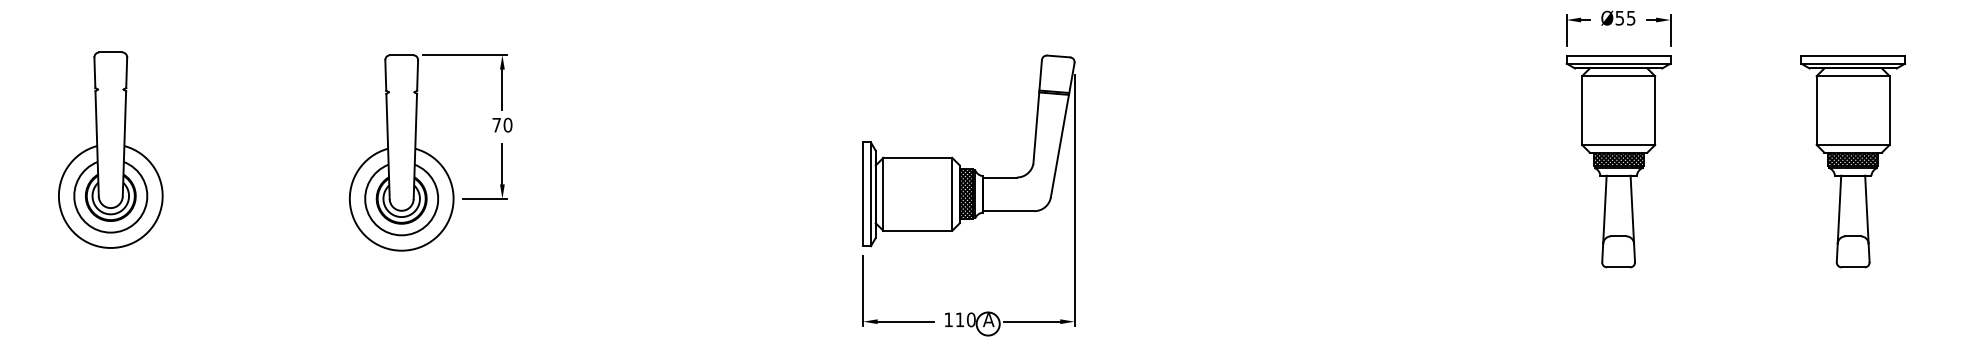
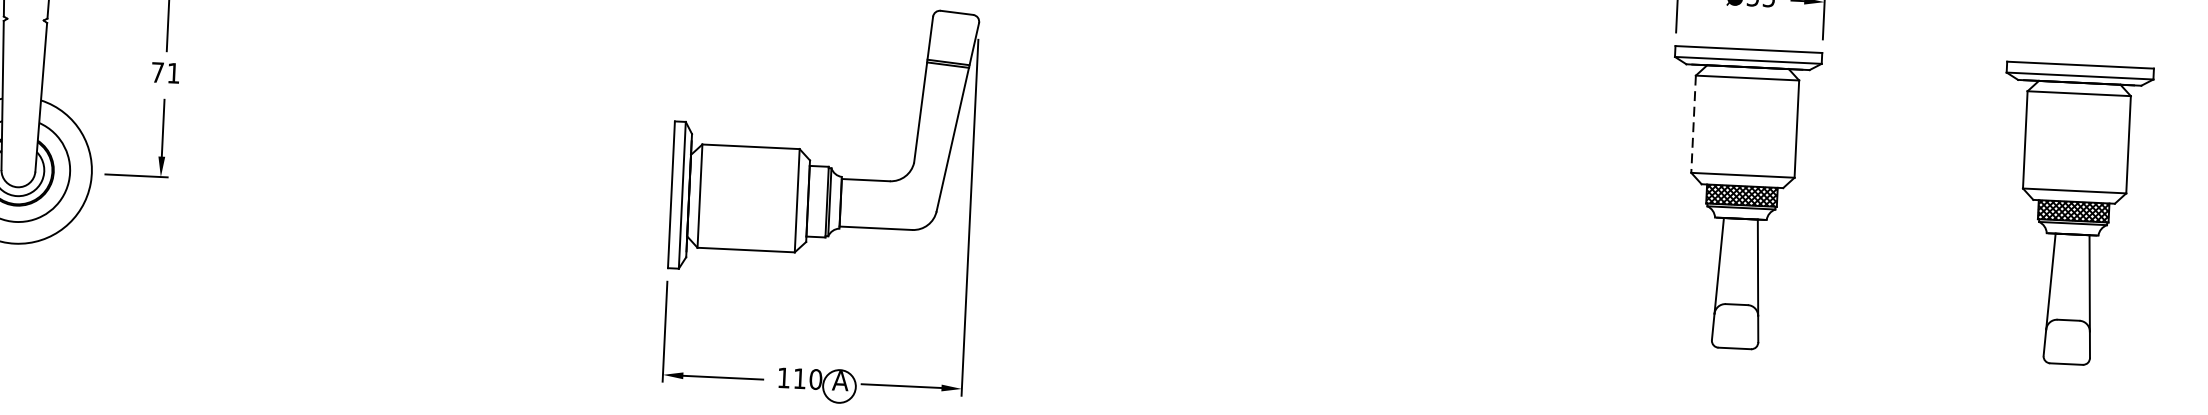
line: (1582, 111) -> (1694, 125), solid -> dashed
text: (507, 124) -> (173, 72), 70 -> 71
hatch: (966, 194) -> (817, 201), removed

